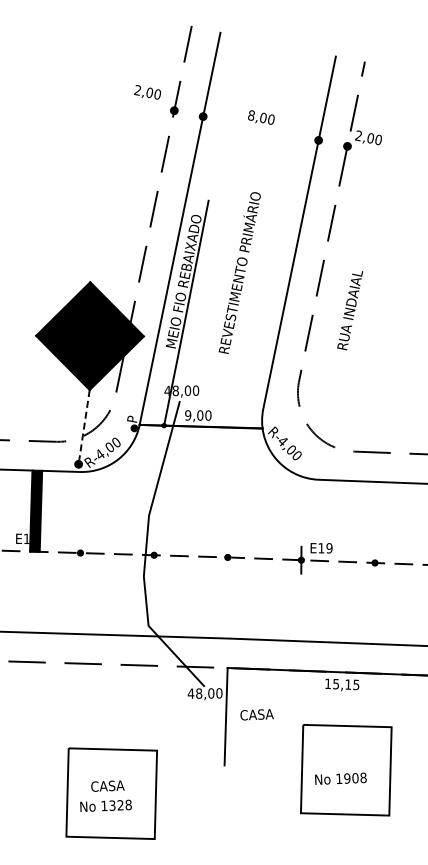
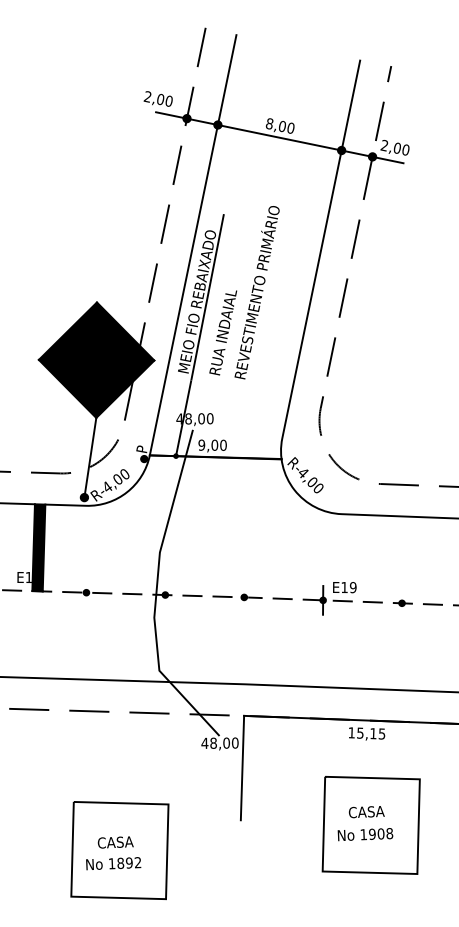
line: (260, 128) -> (279, 137), added
text: (350, 310) -> (223, 332), moved
line: (84, 427) -> (90, 458), dashed -> solid
text: (256, 714) -> (366, 811), moved
text: (120, 804) -> (129, 862), 1328 -> 1892

